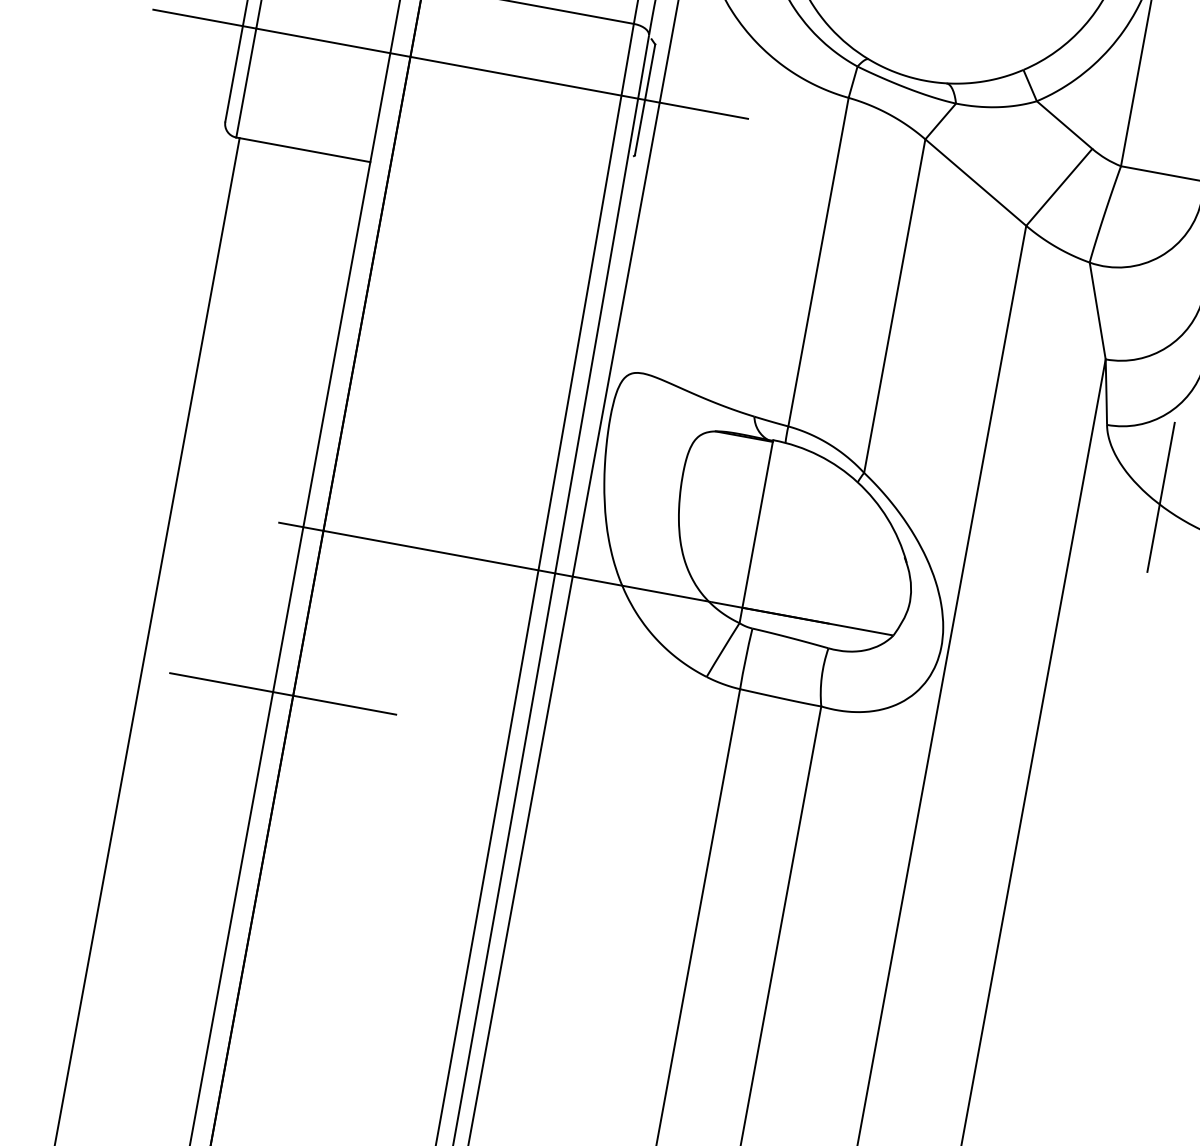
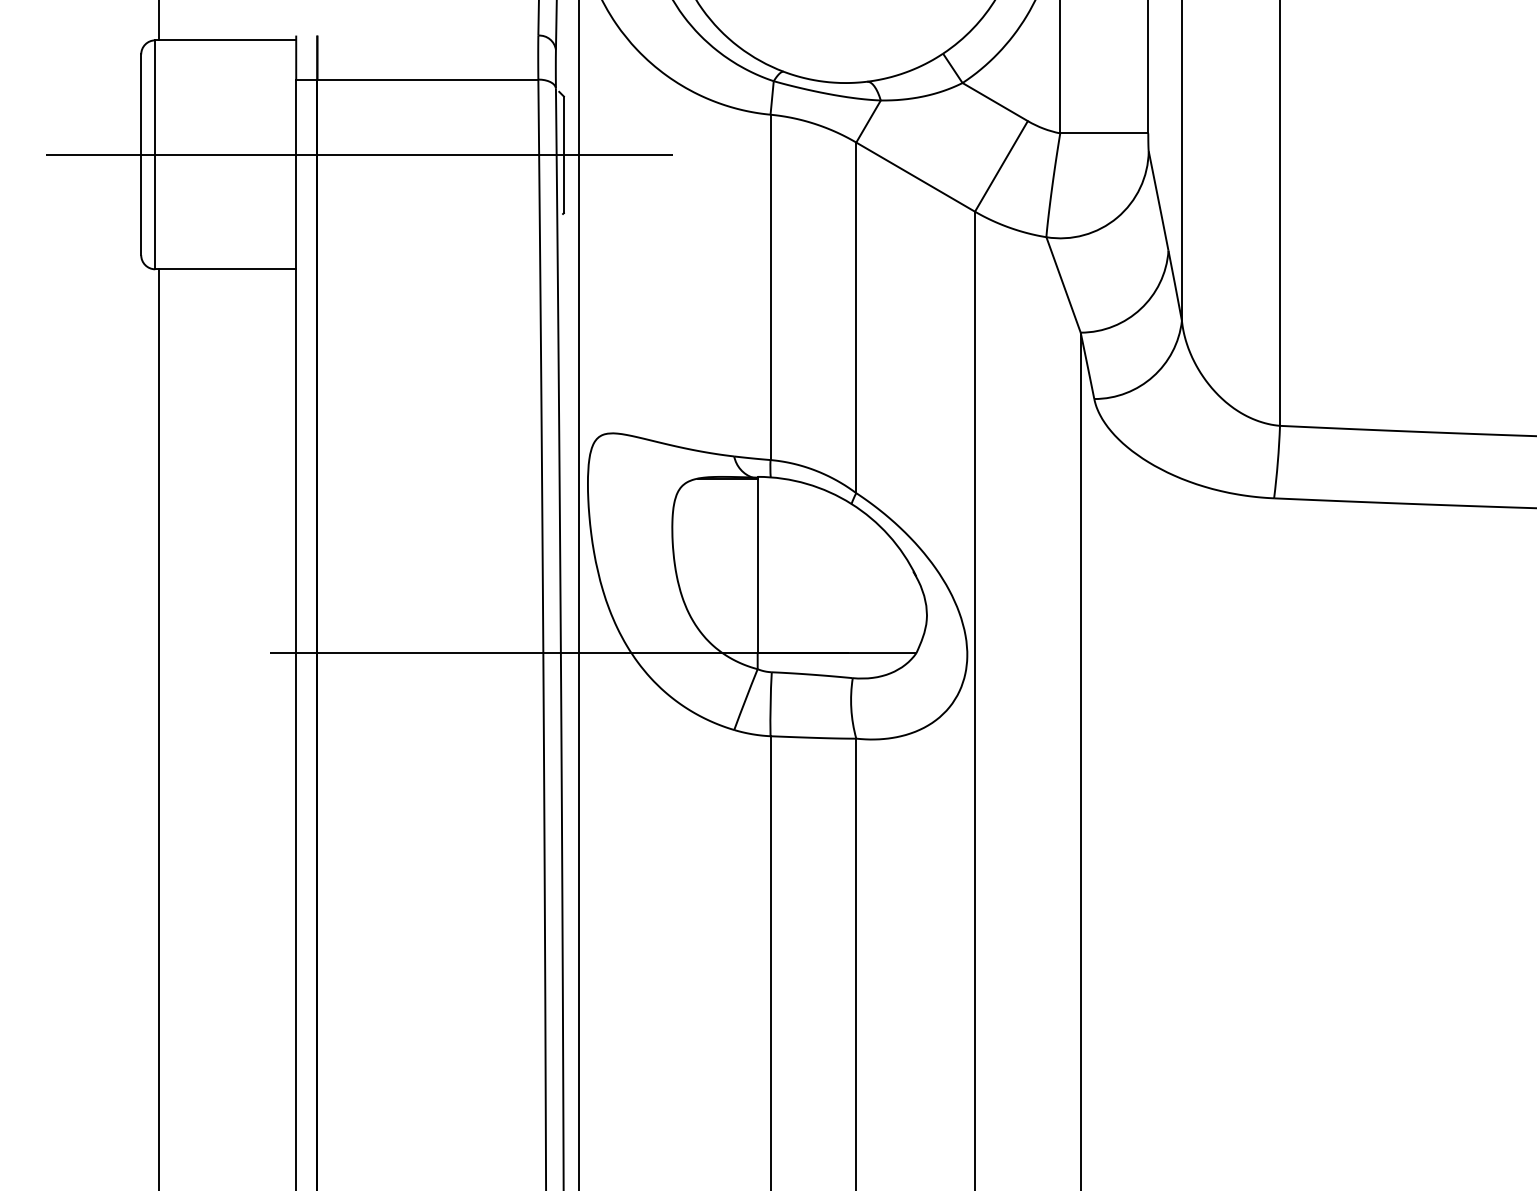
line: (1160, 497) -> (1162, 462), removed
line: (282, 694) -> (306, 826), removed

